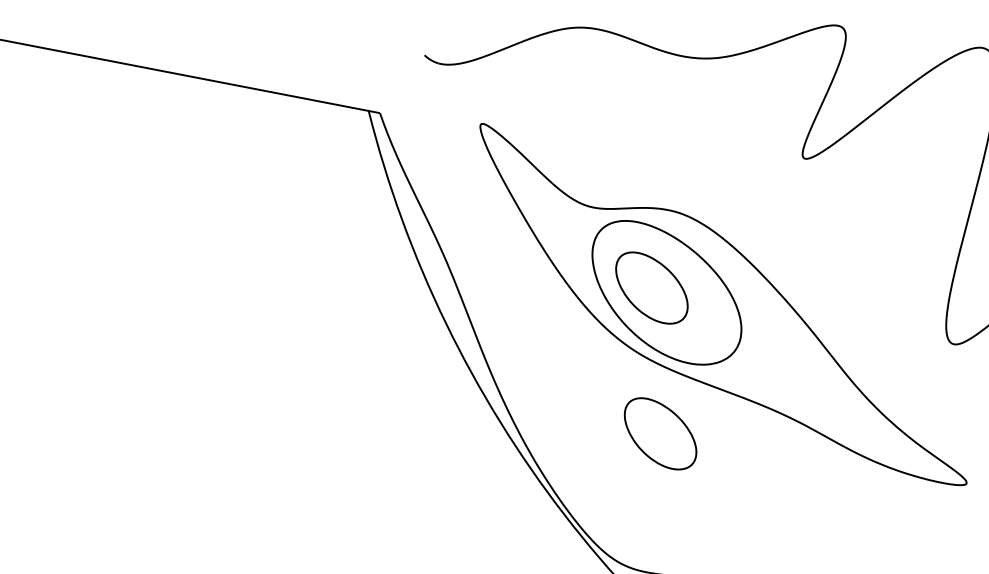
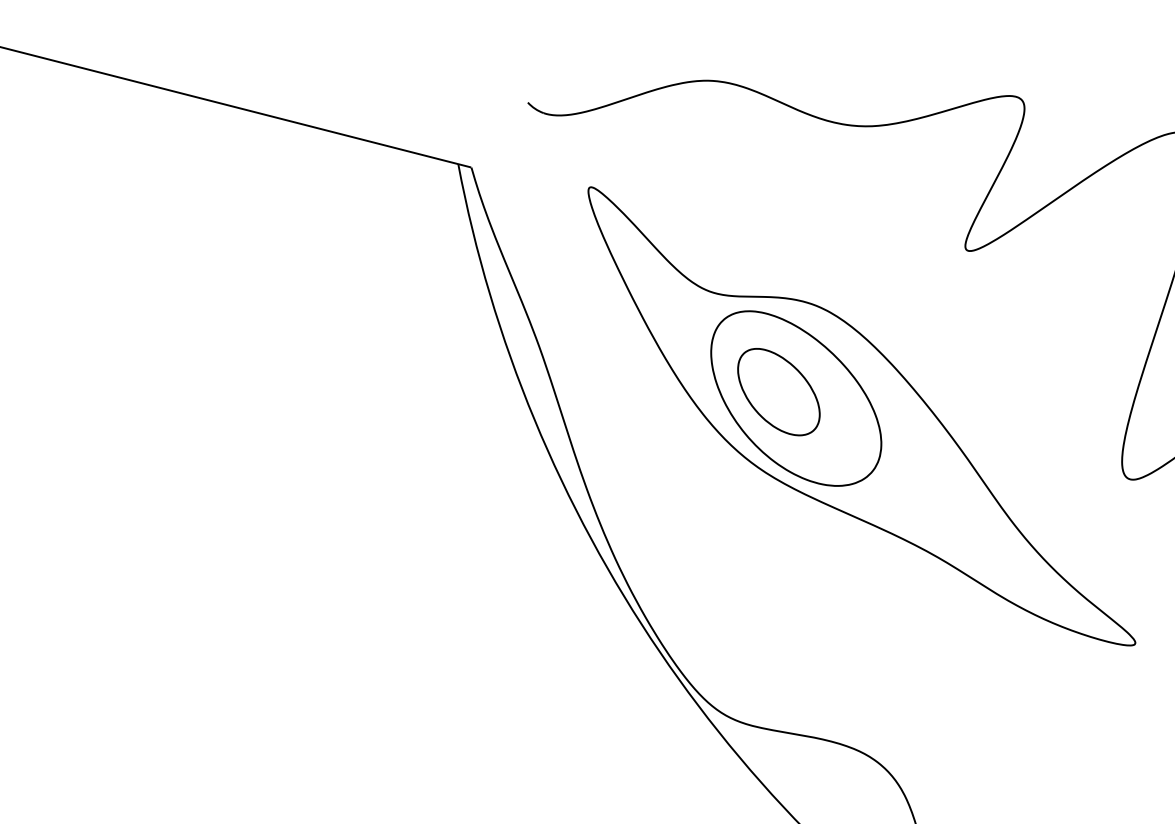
part: (660, 434) -> (778, 564), removed

